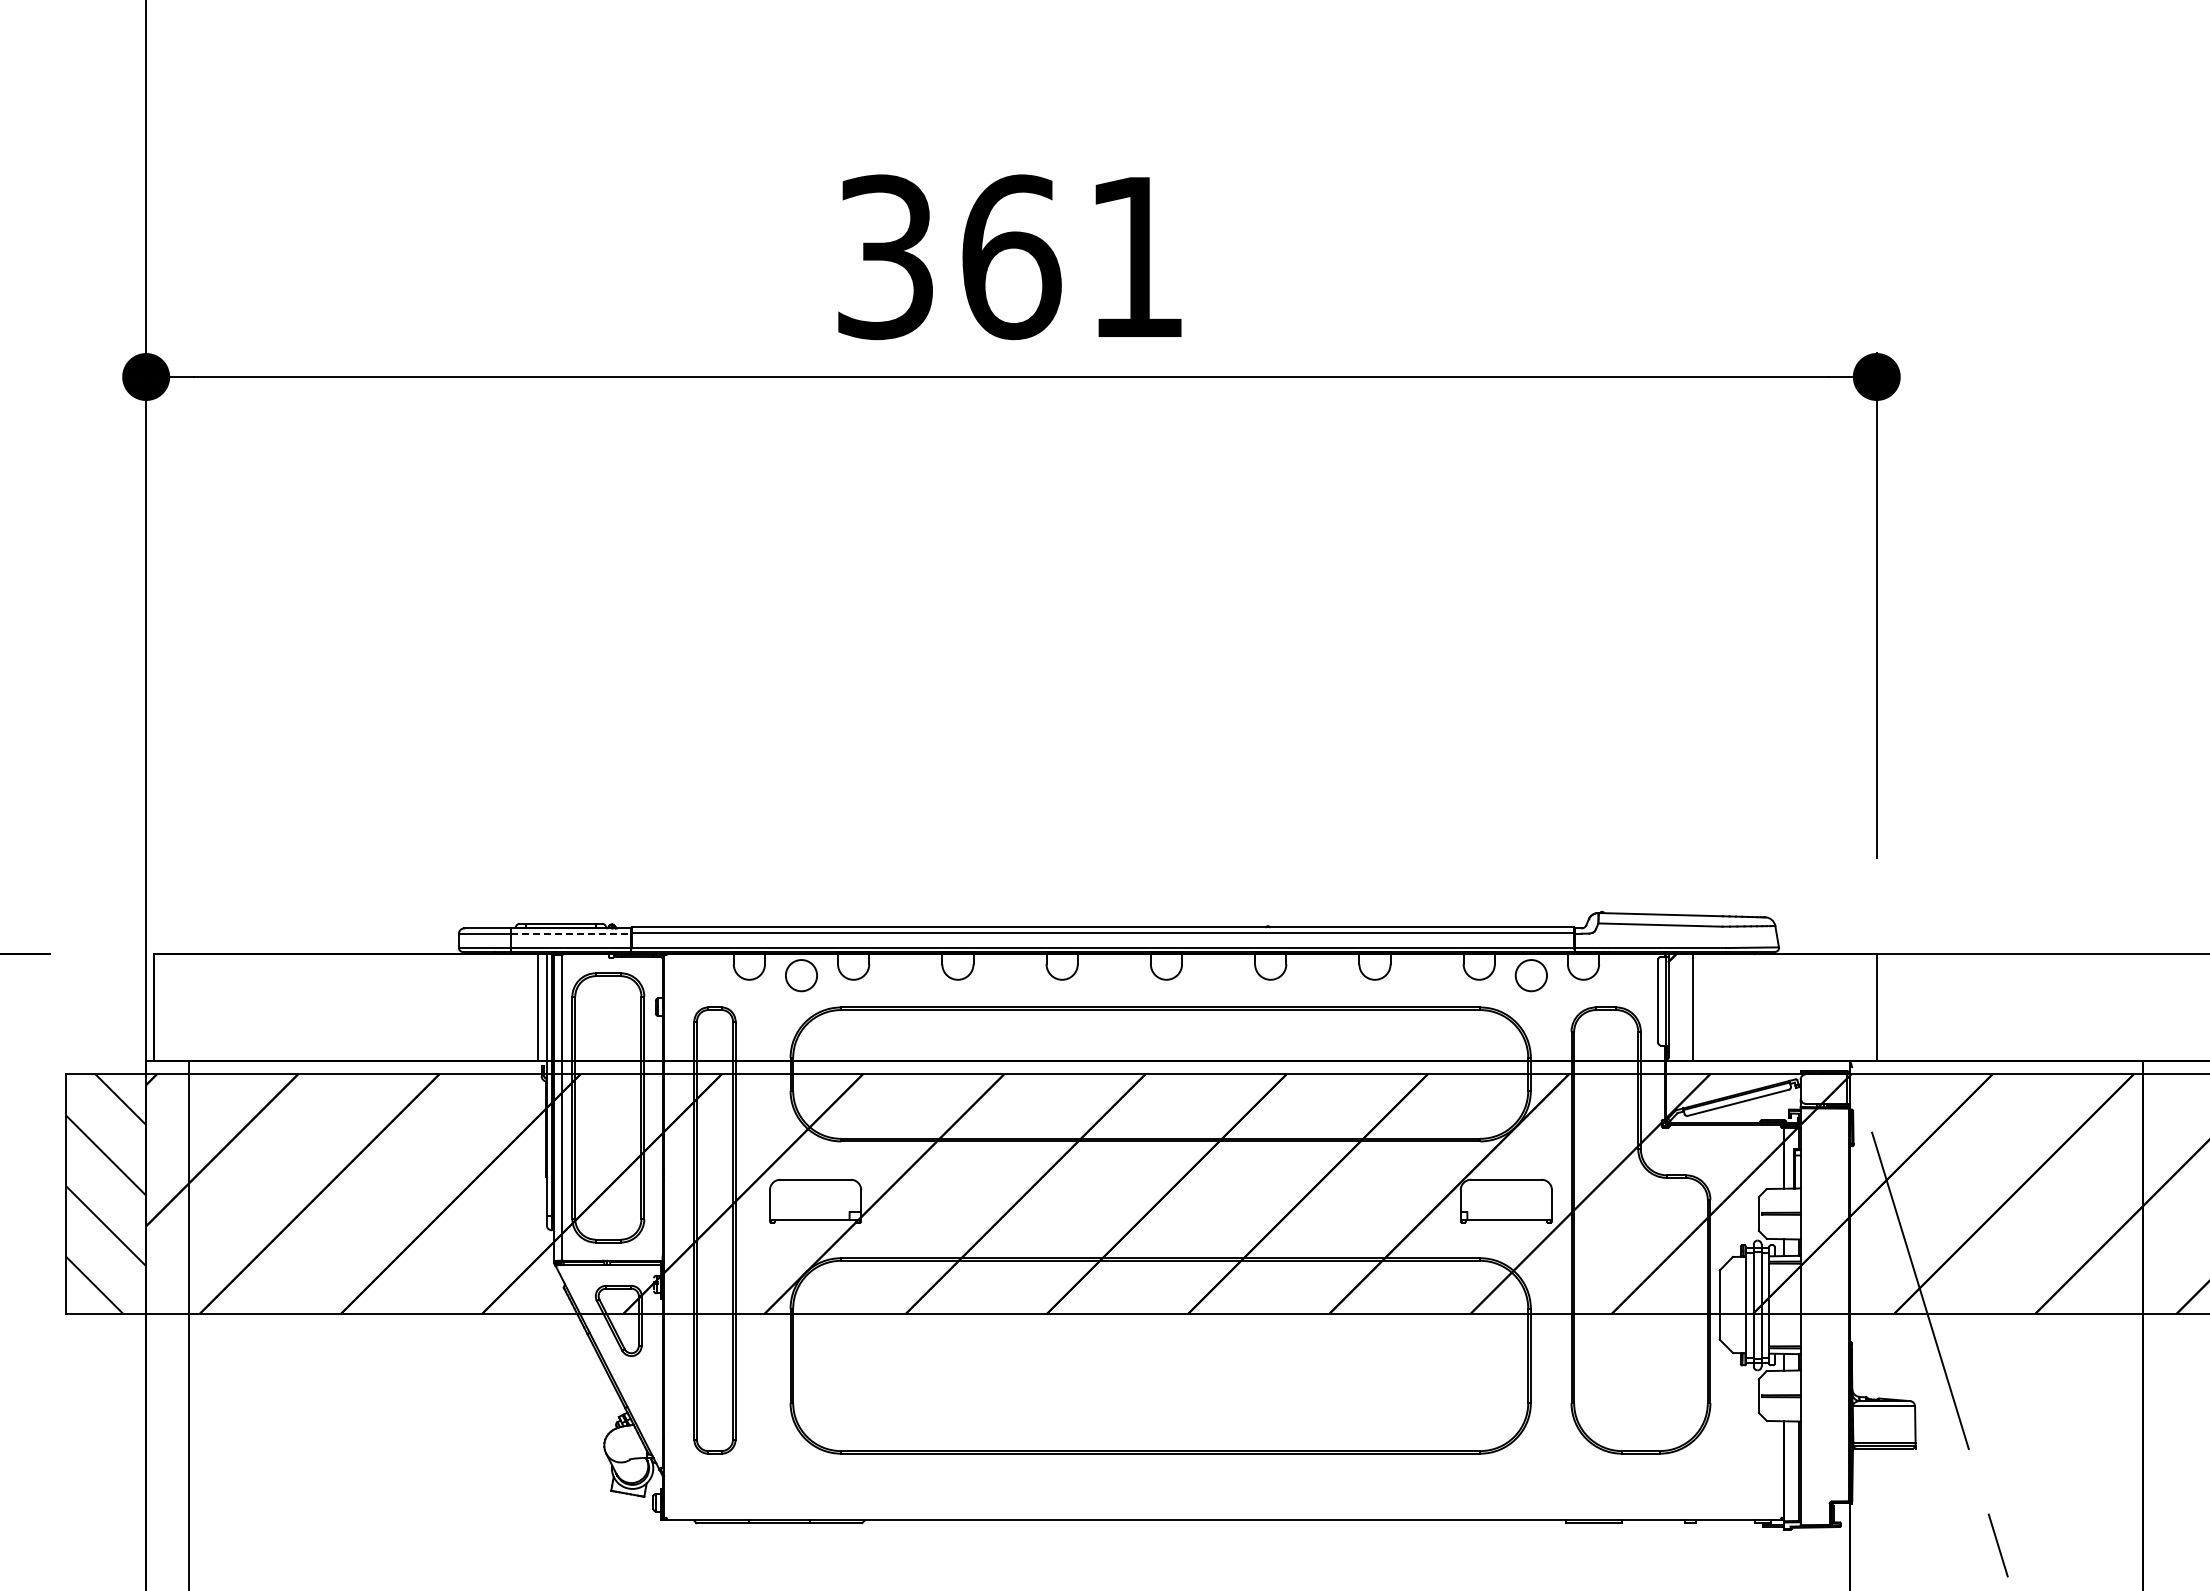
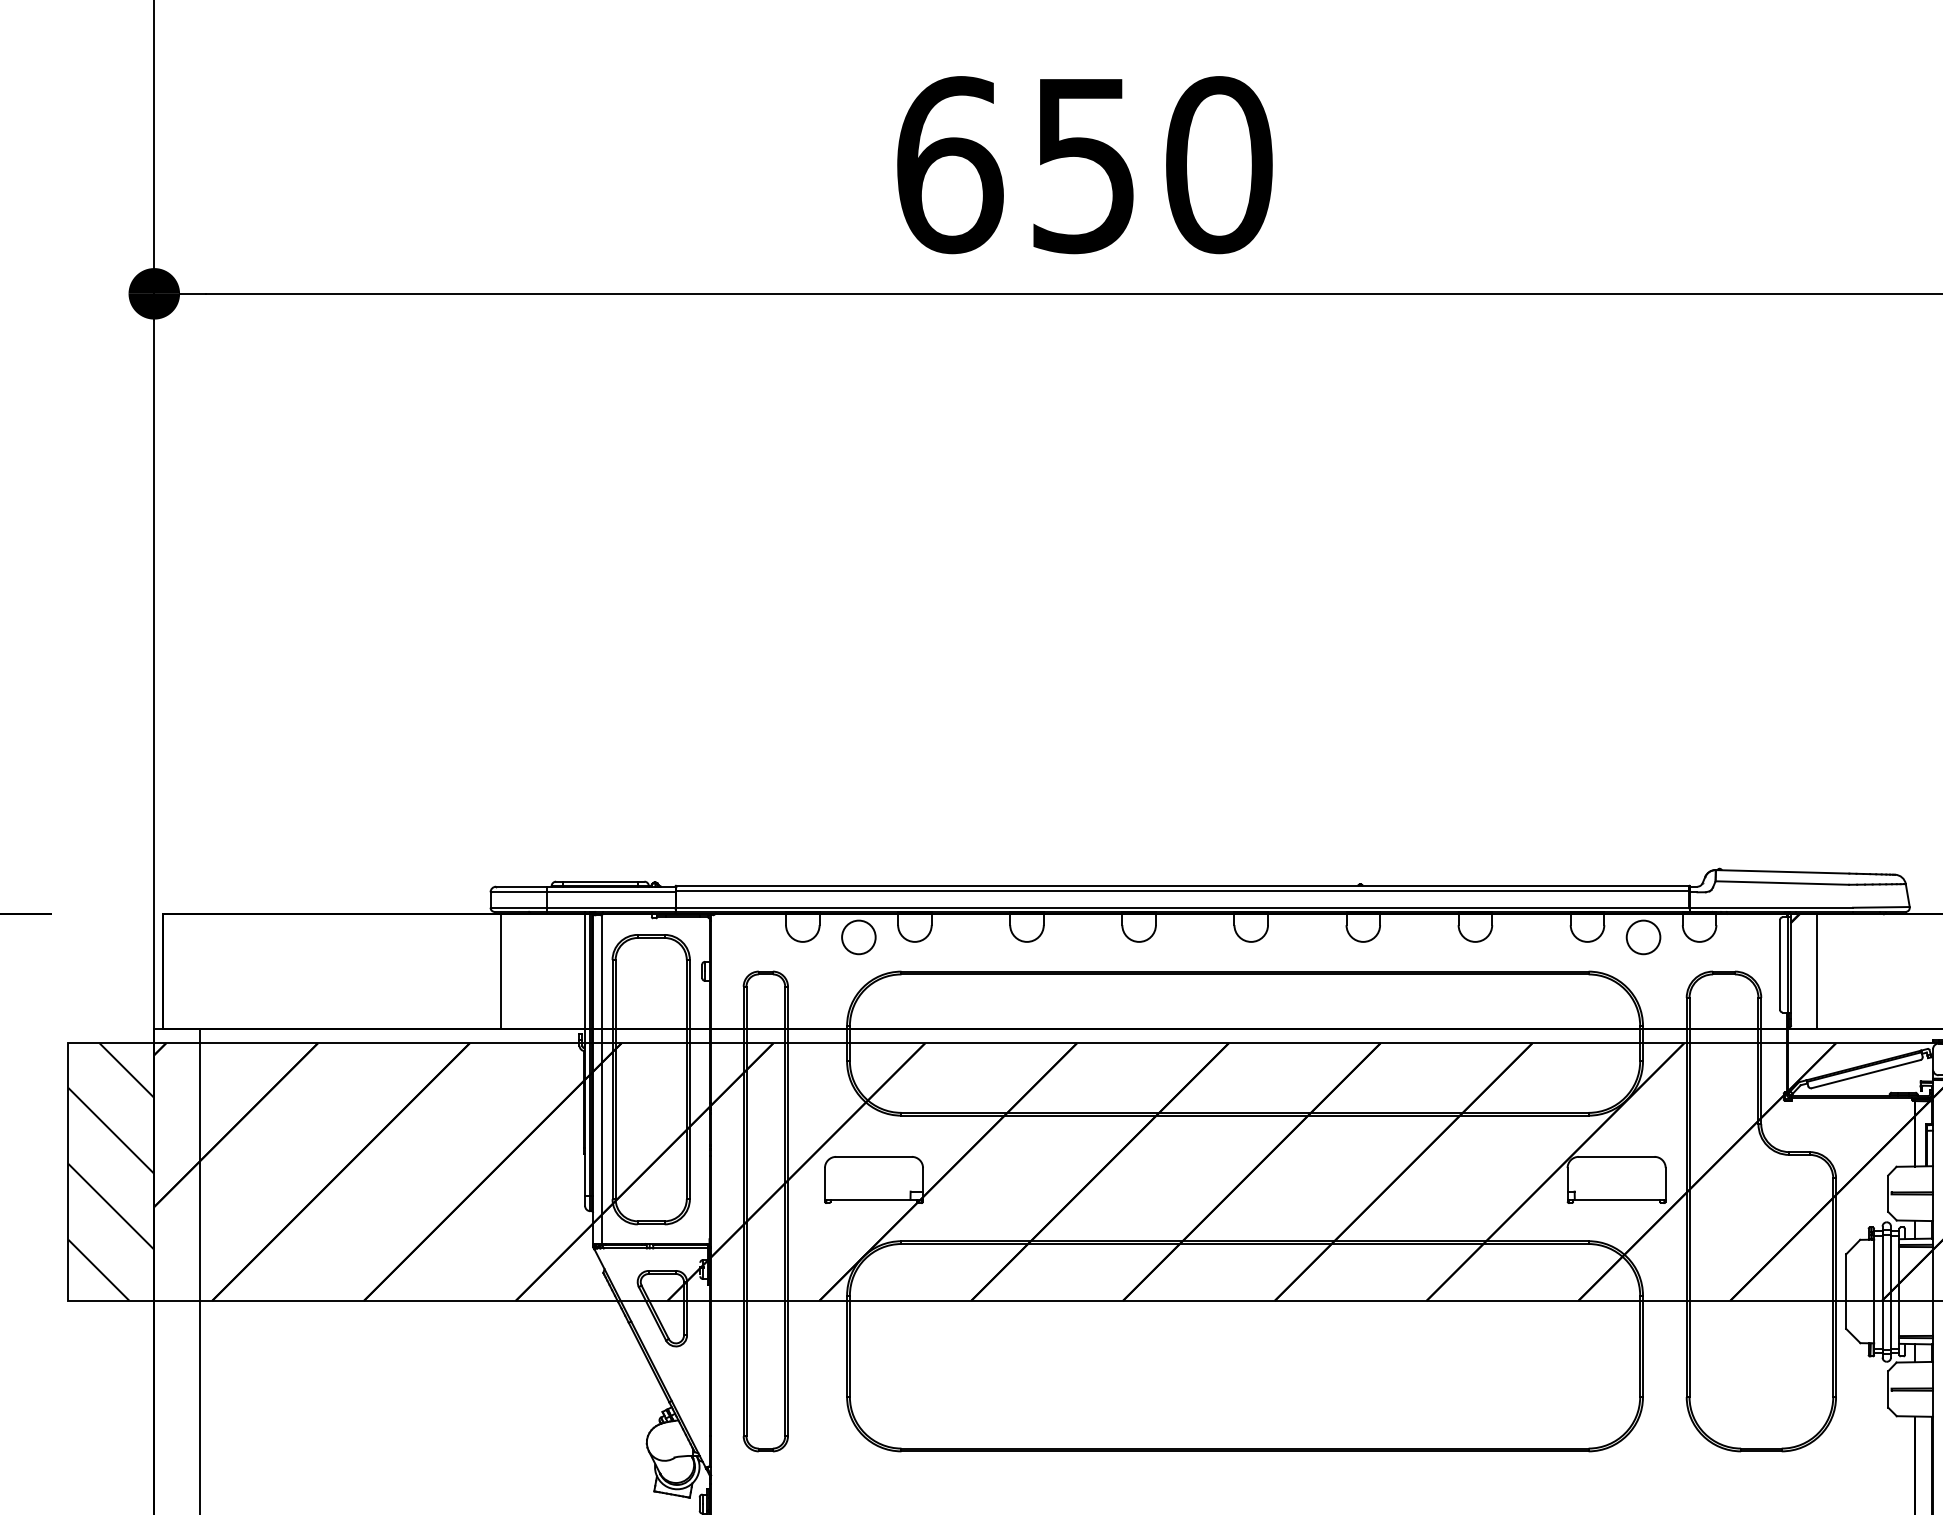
text: (1011, 257) -> (1084, 165), 361 -> 650
line: (571, 933) -> (611, 892), dashed -> solid
line: (538, 1007) -> (500, 971), moved

